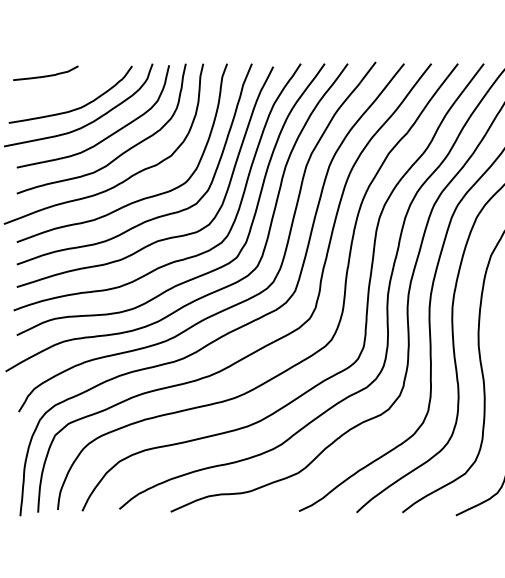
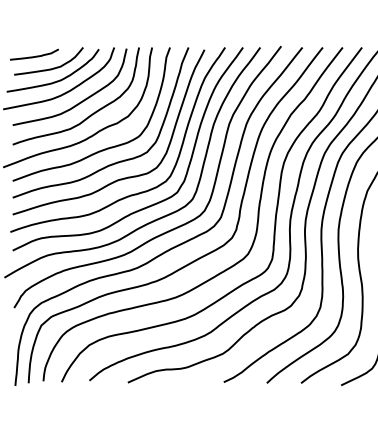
curve: (65, 91) -> (49, 68), added

